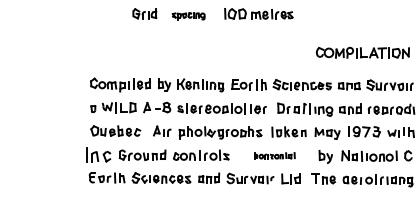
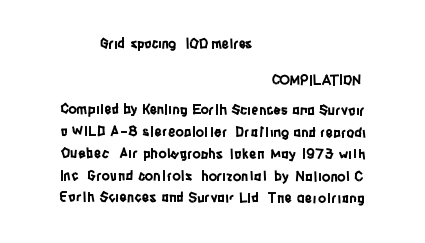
part: (188, 16) -> (153, 45), size x1.43
part: (99, 155) -> (69, 175), size x0.71
part: (274, 155) -> (233, 175), size x1.67

